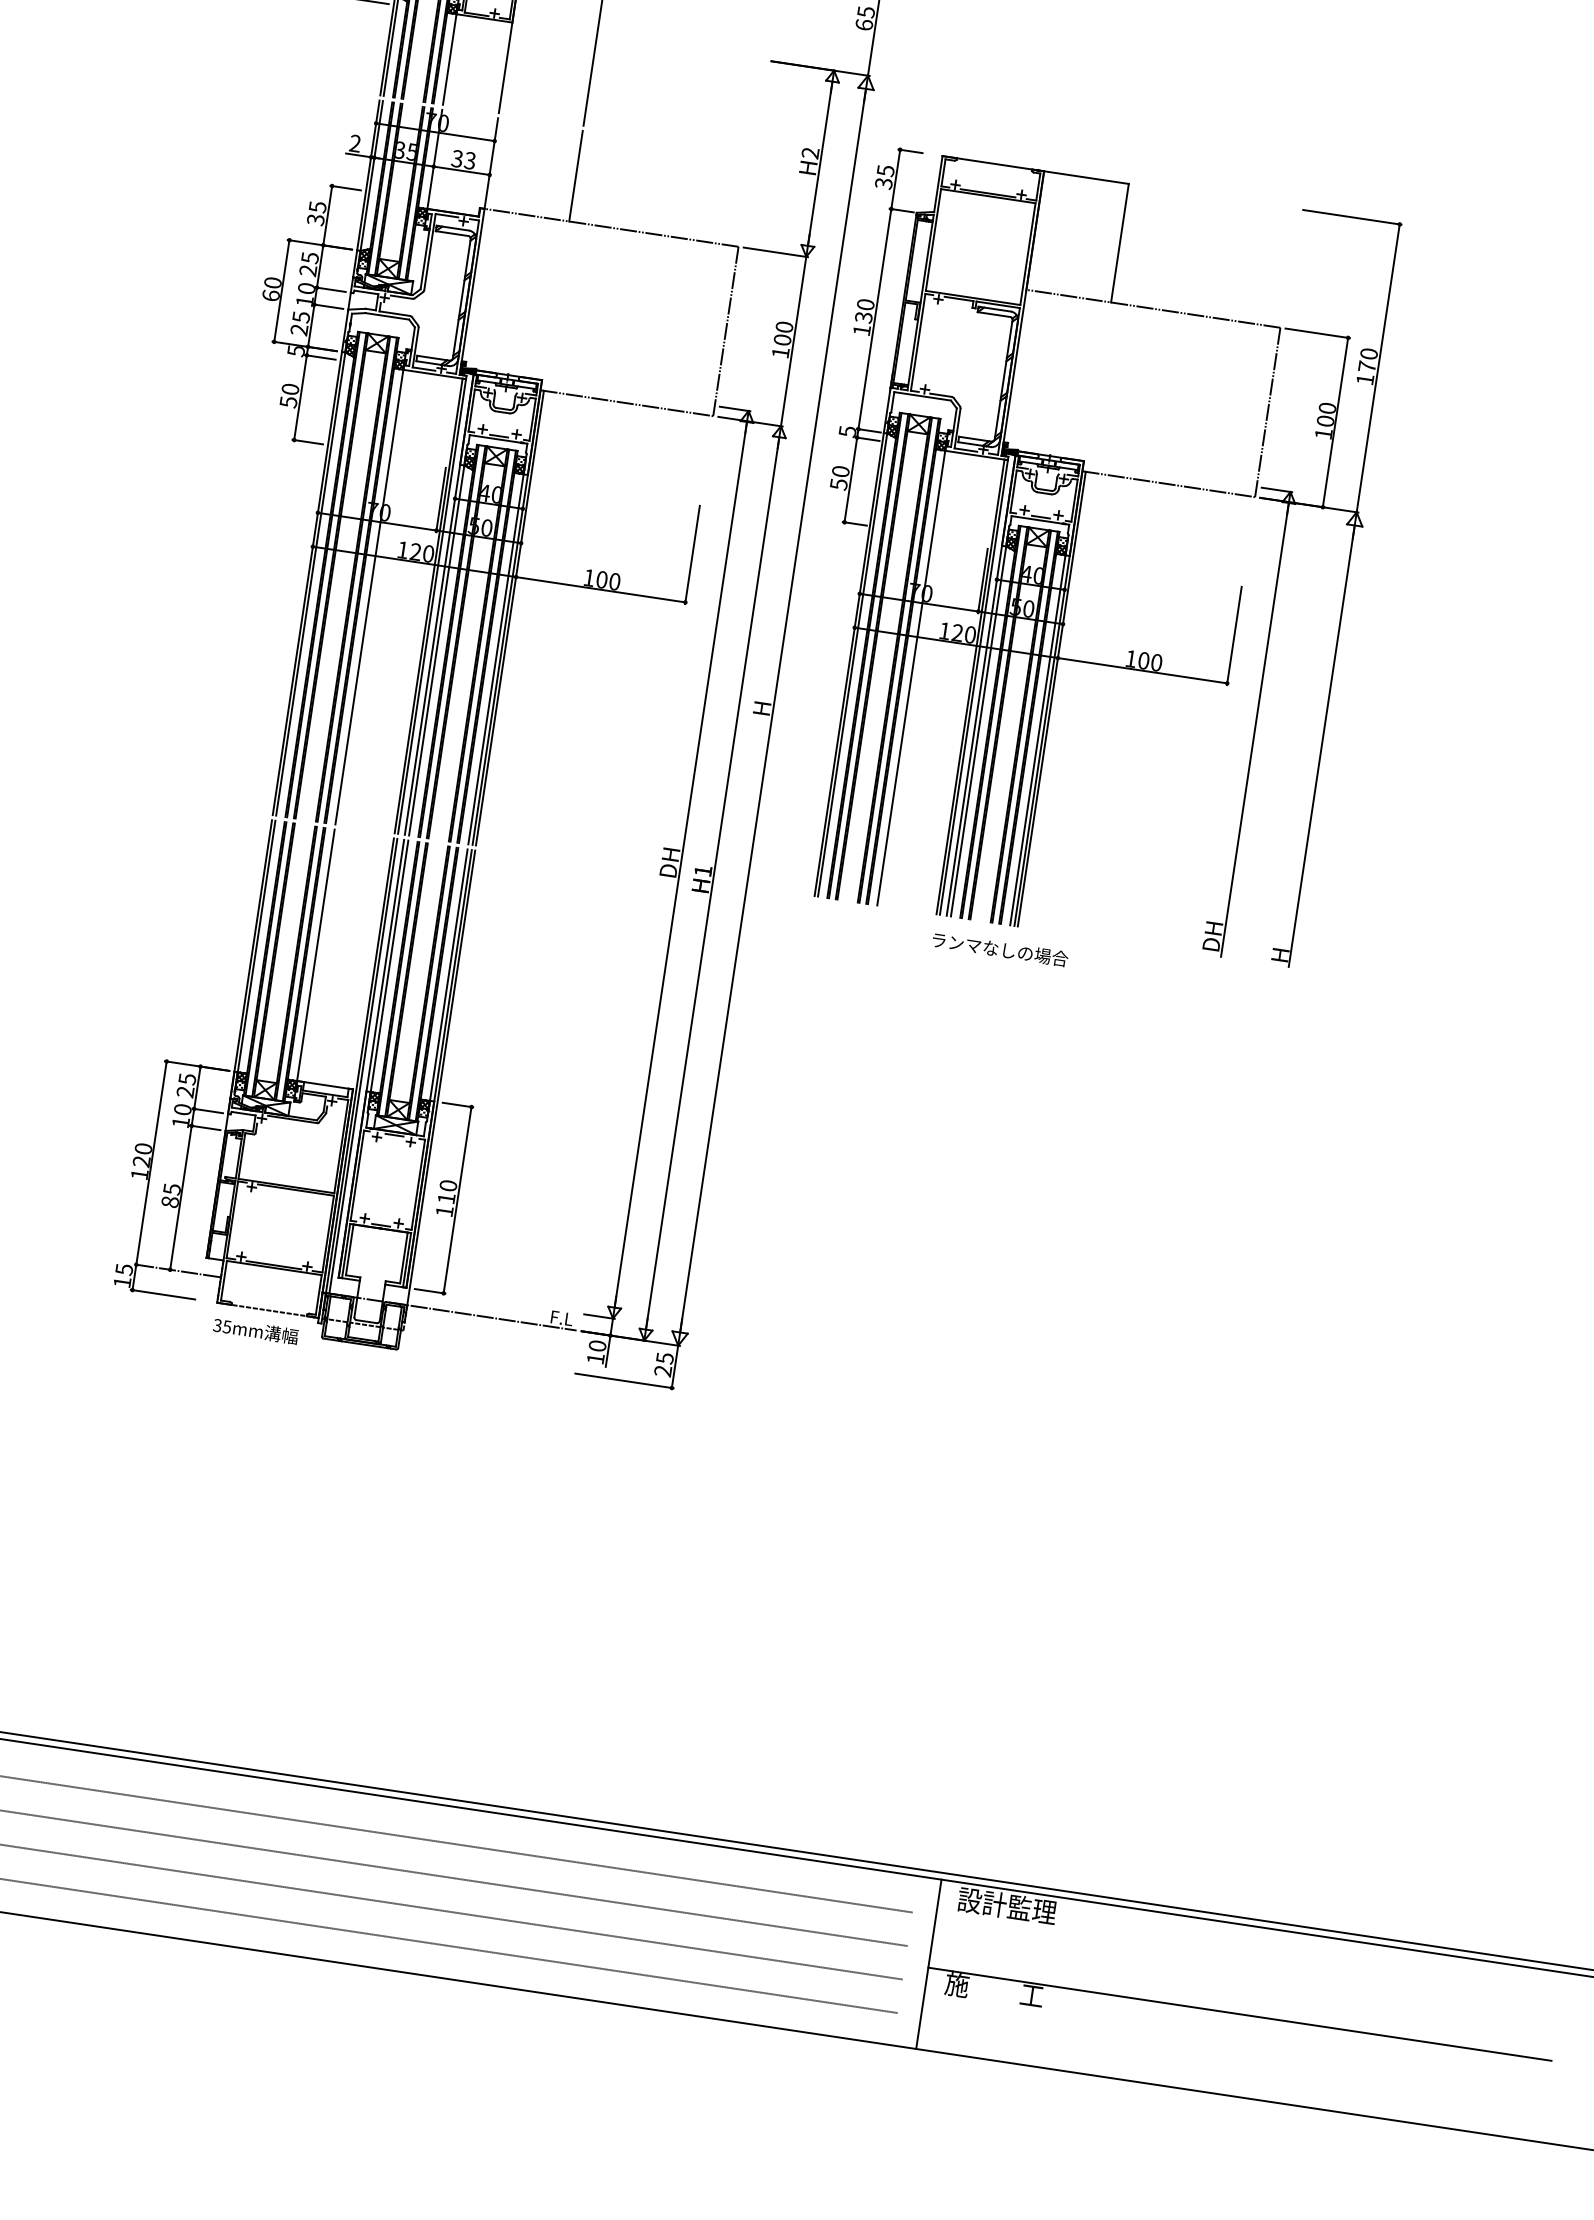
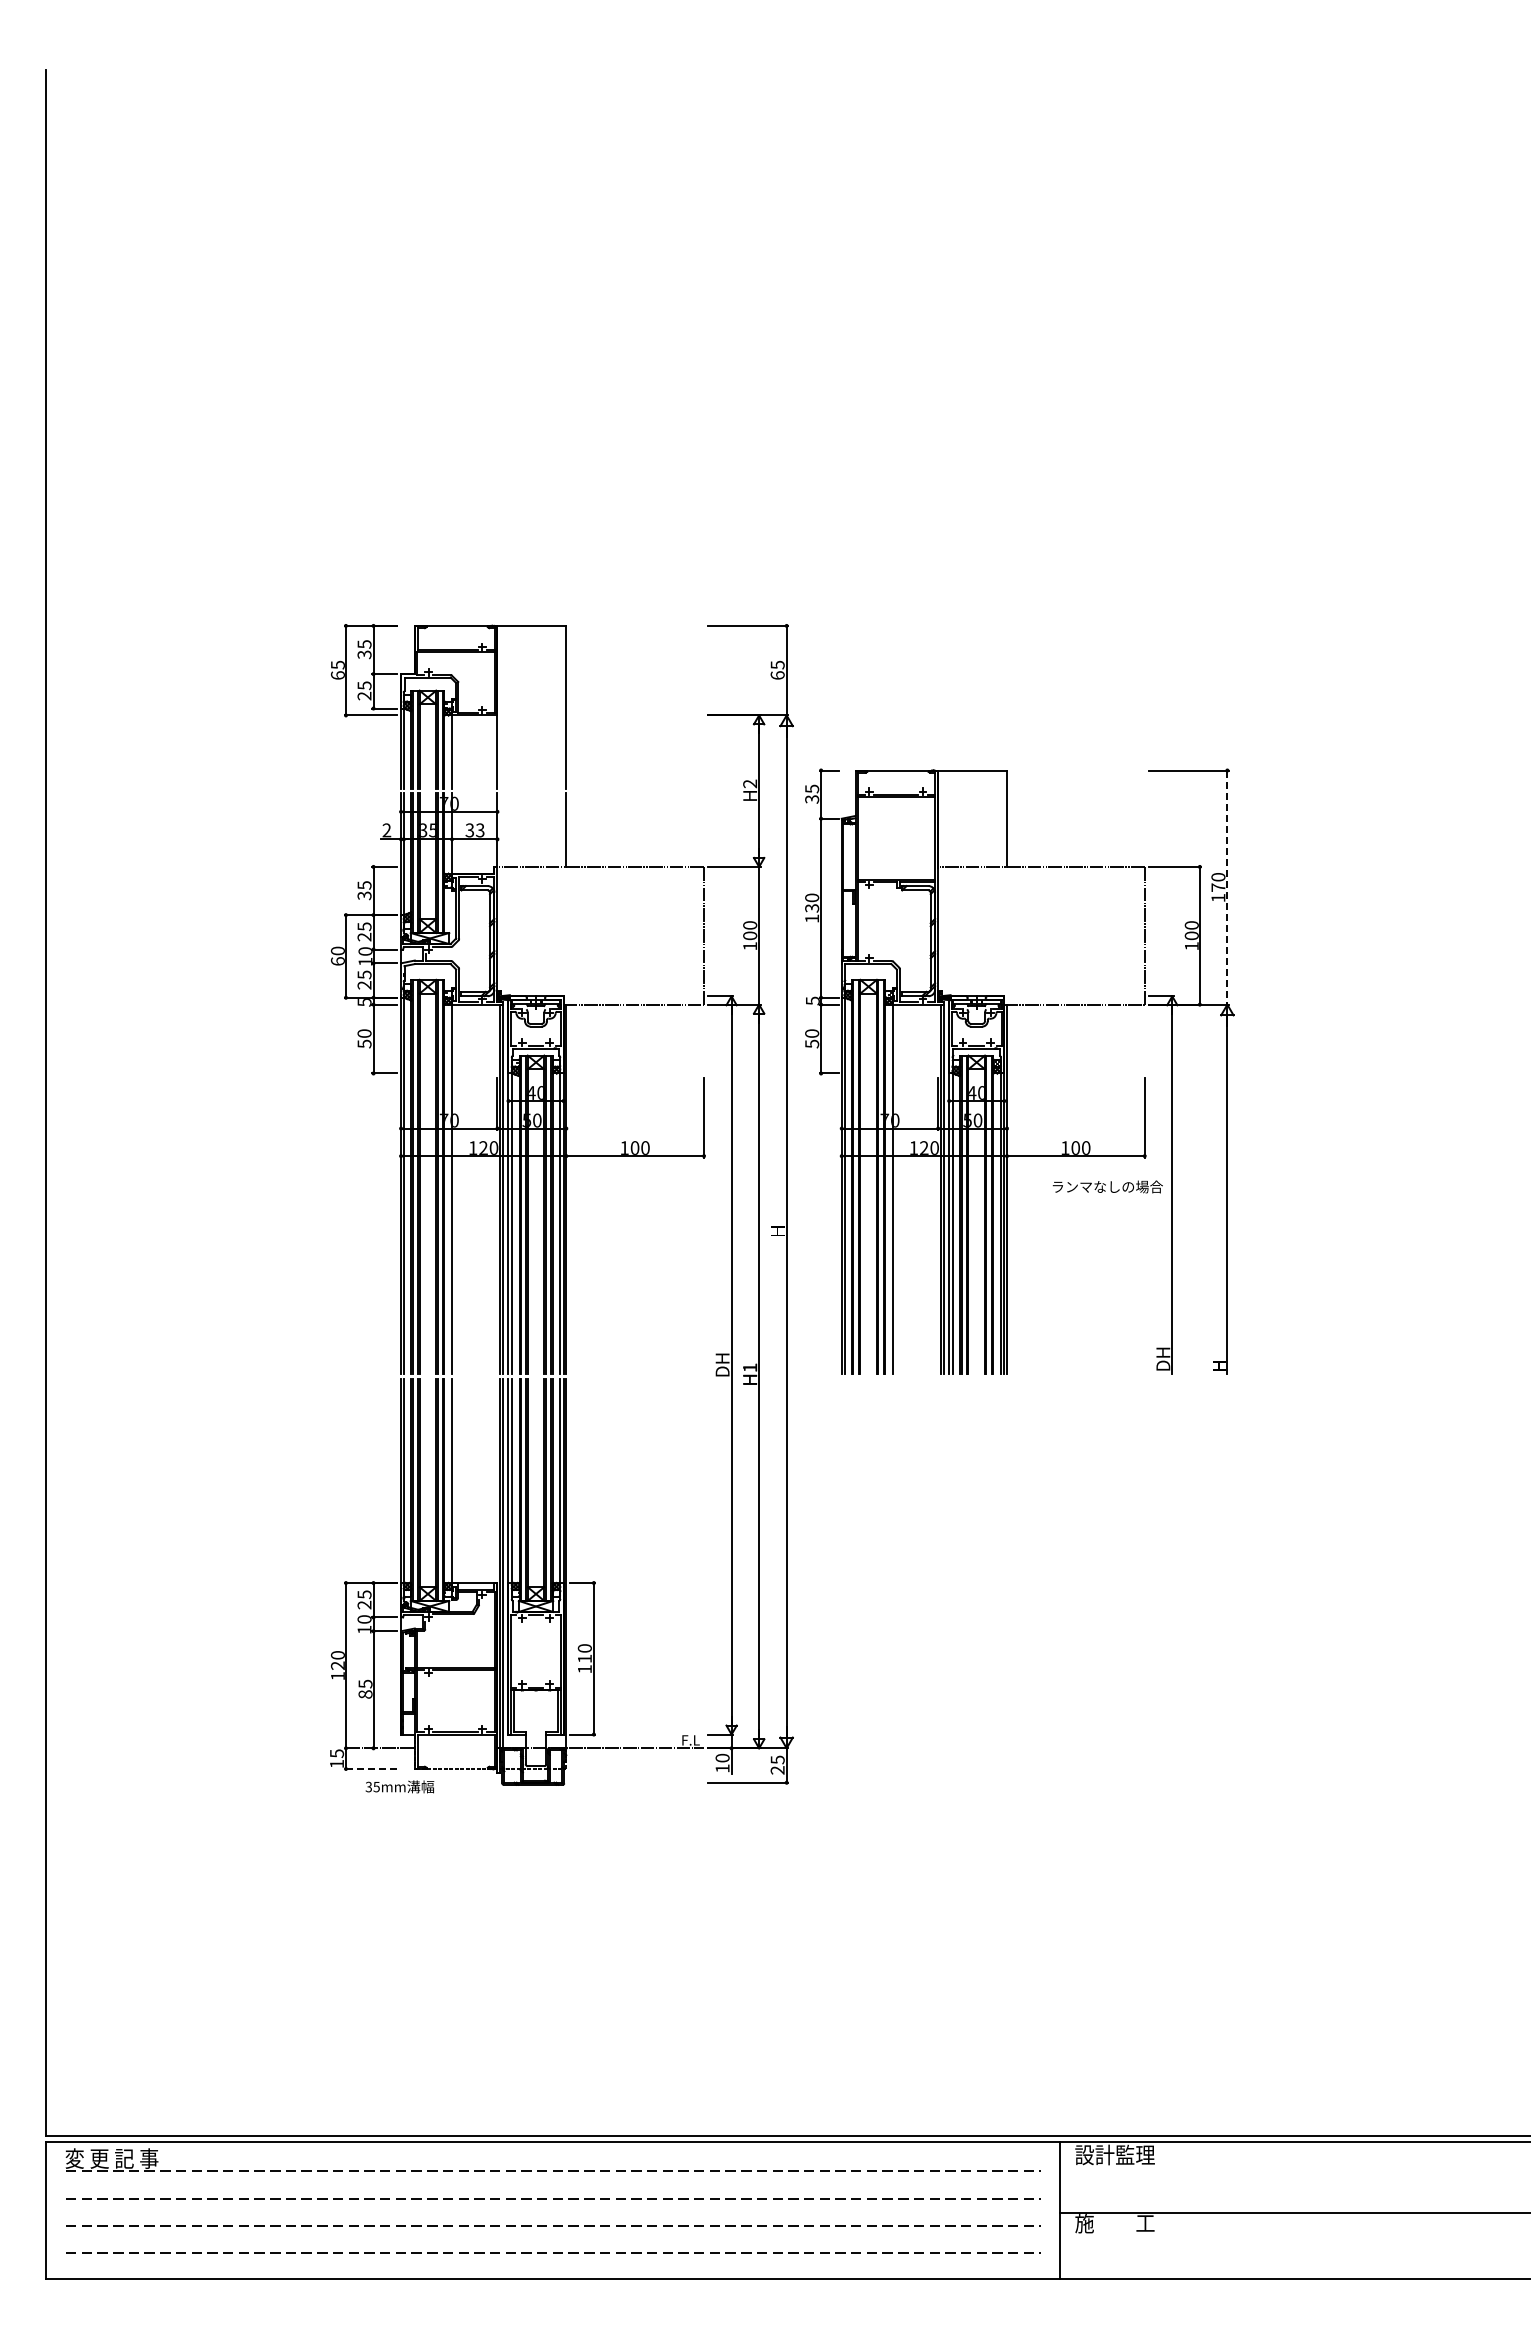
line: (1378, 369) -> (1227, 888), solid -> dashed
text: (999, 949) -> (1107, 1186), moved
line: (162, 1294) -> (370, 1768), solid -> dashed
text: (255, 1330) -> (399, 1786), moved

